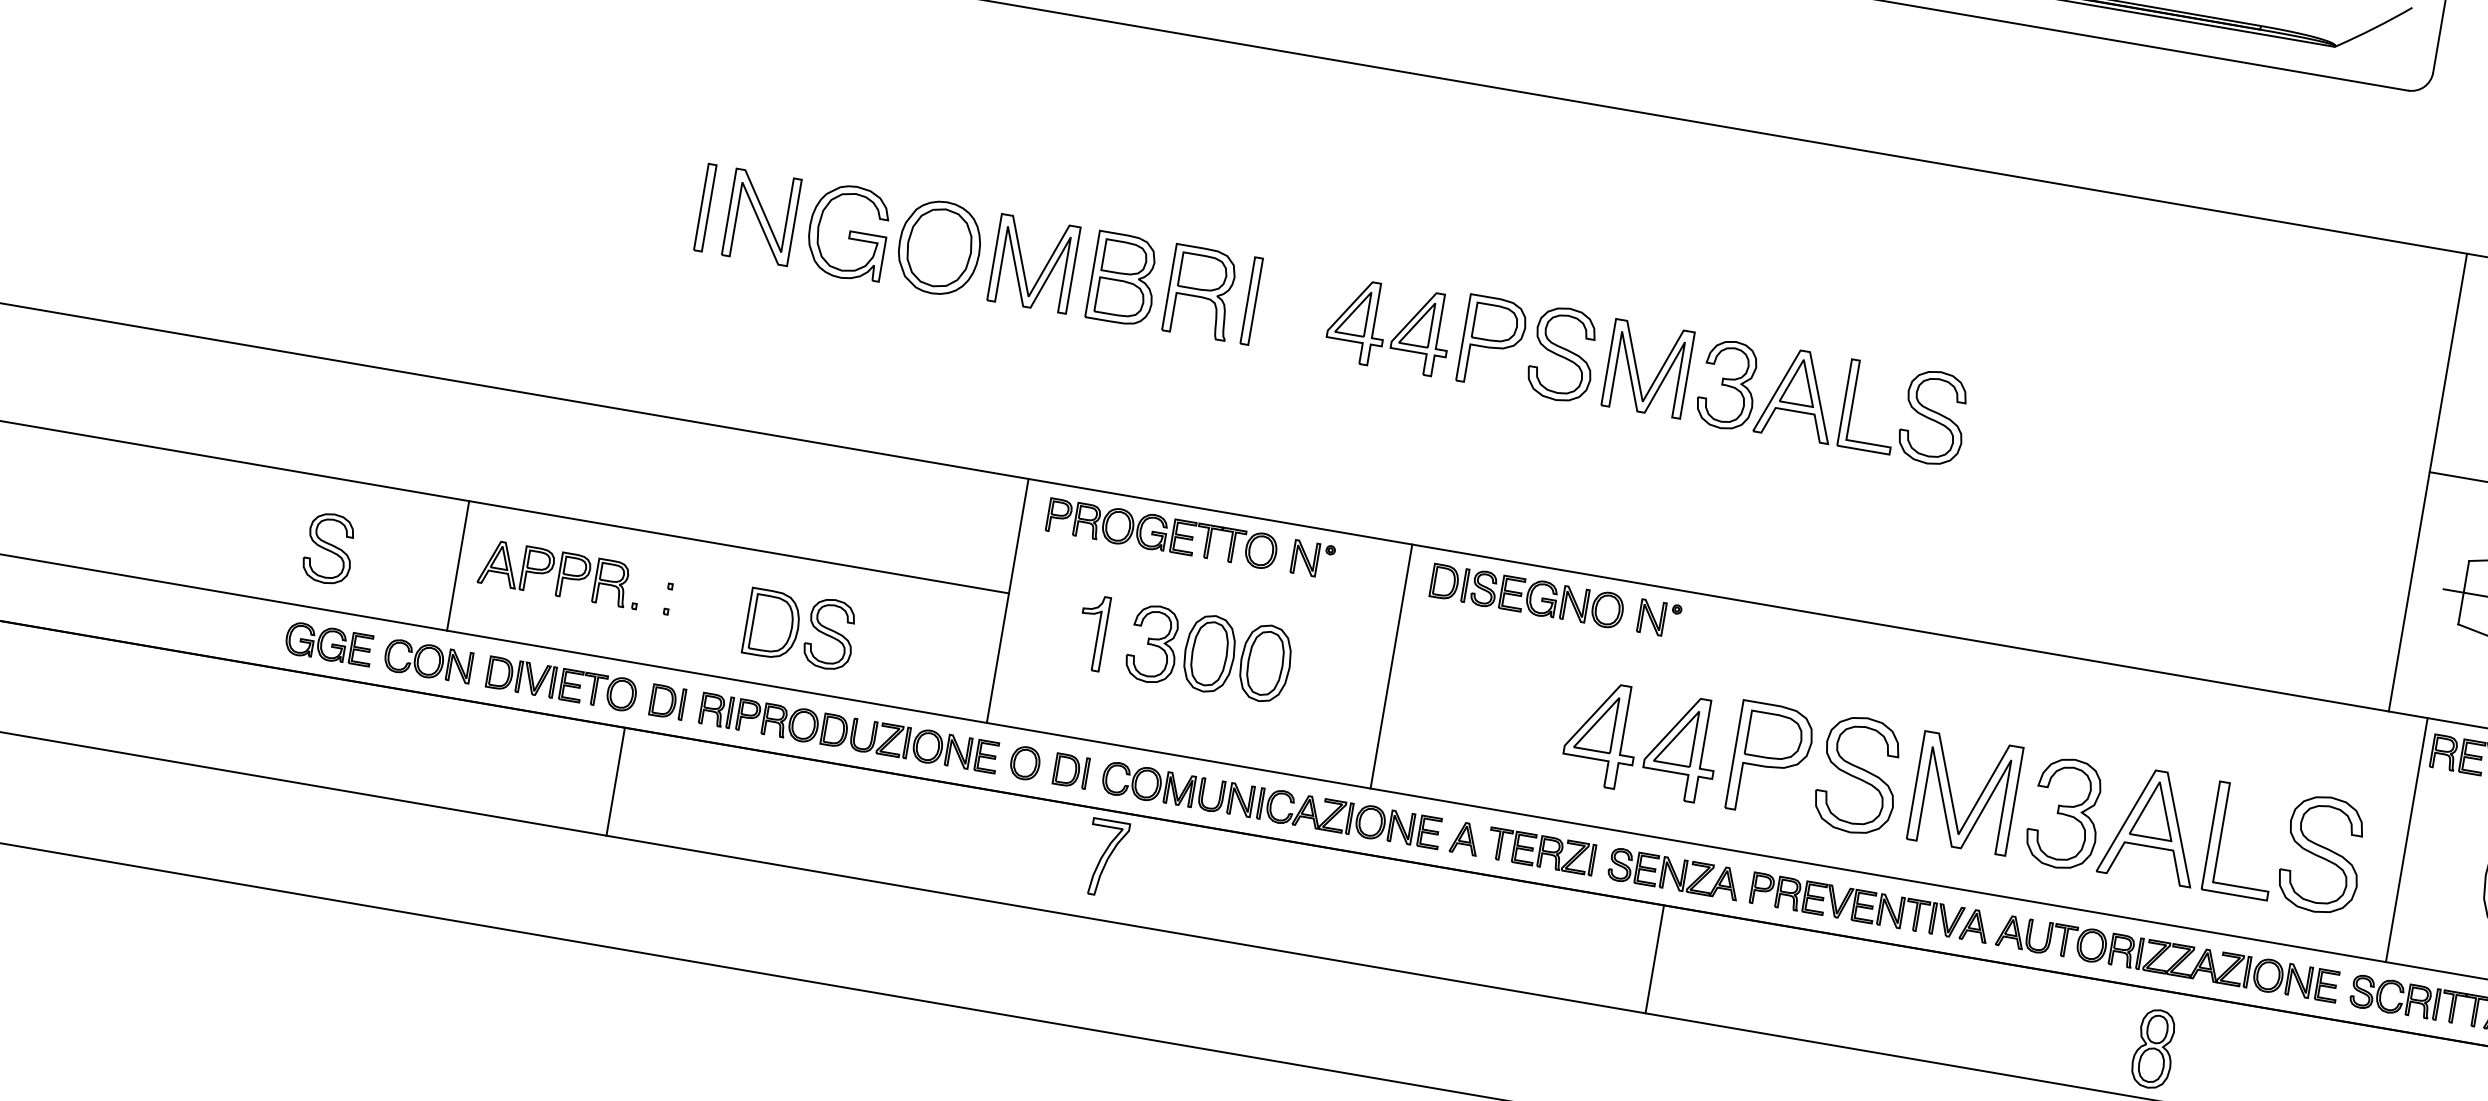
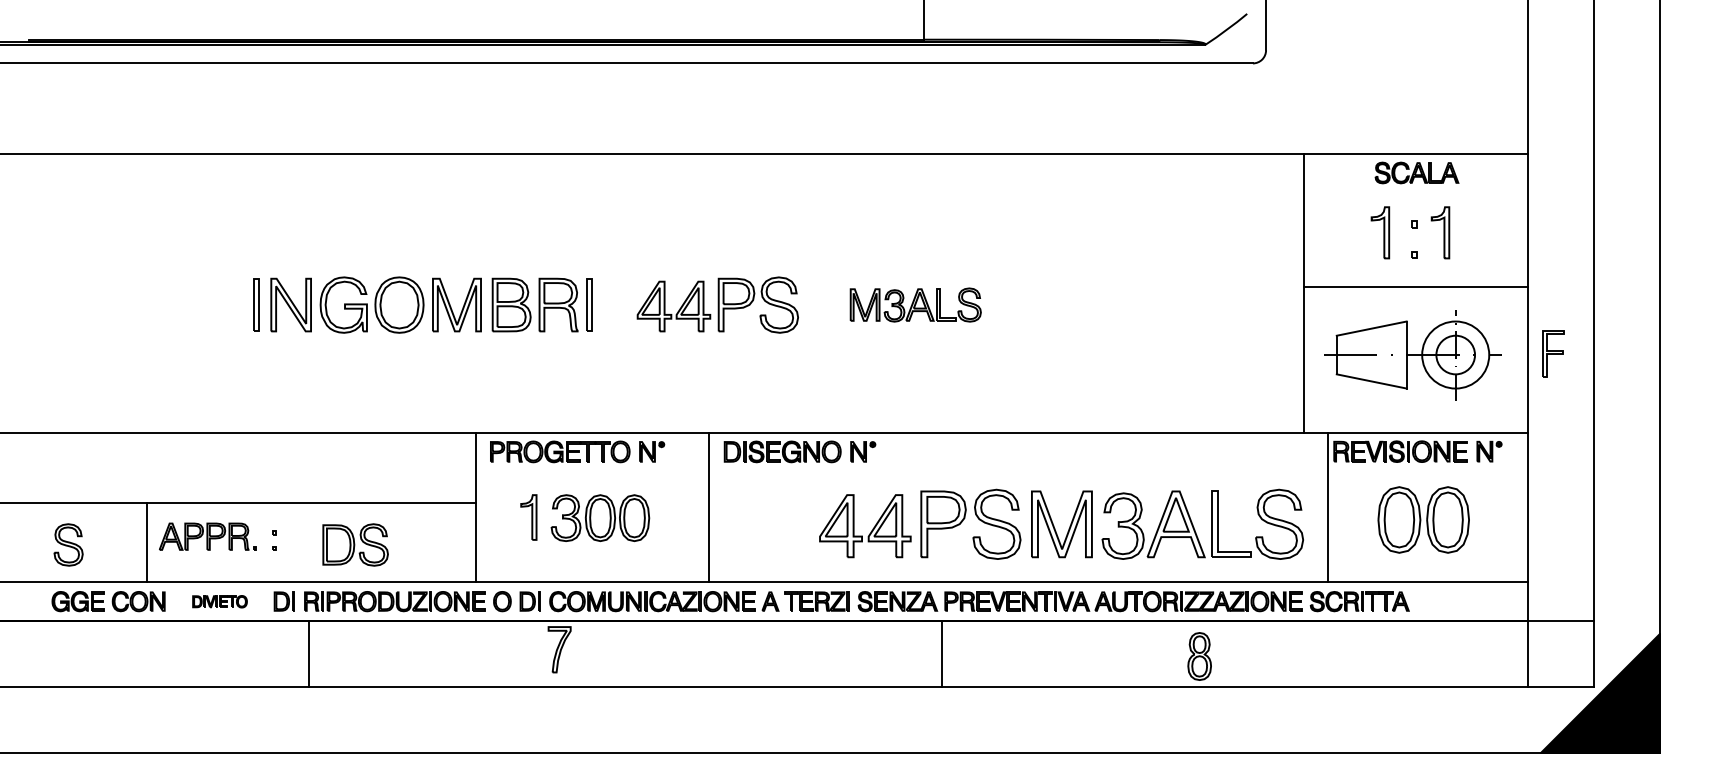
part: (1786, 391) -> (915, 304), size x0.6
part: (561, 683) -> (219, 601), size x0.6
line: (615, 780) -> (308, 653), moved
line: (1654, 958) -> (941, 653), moved

